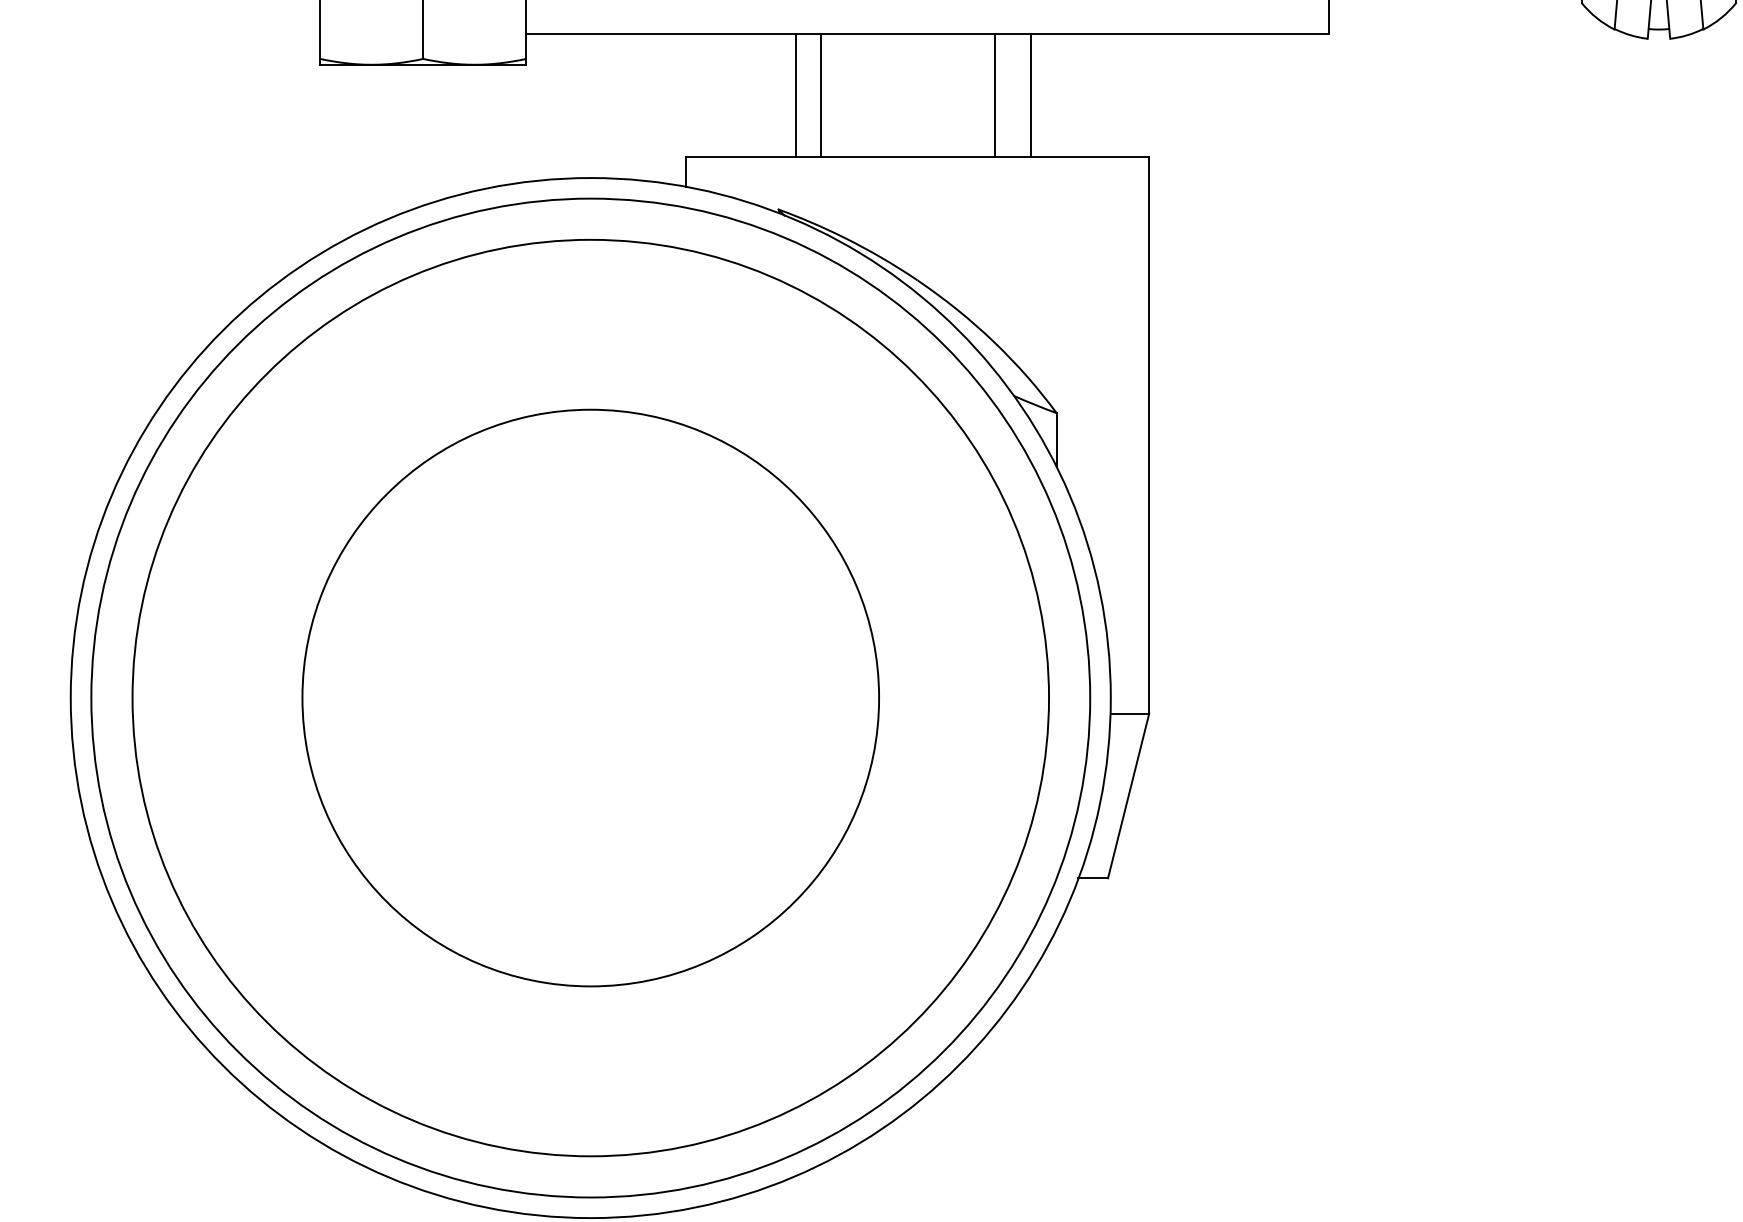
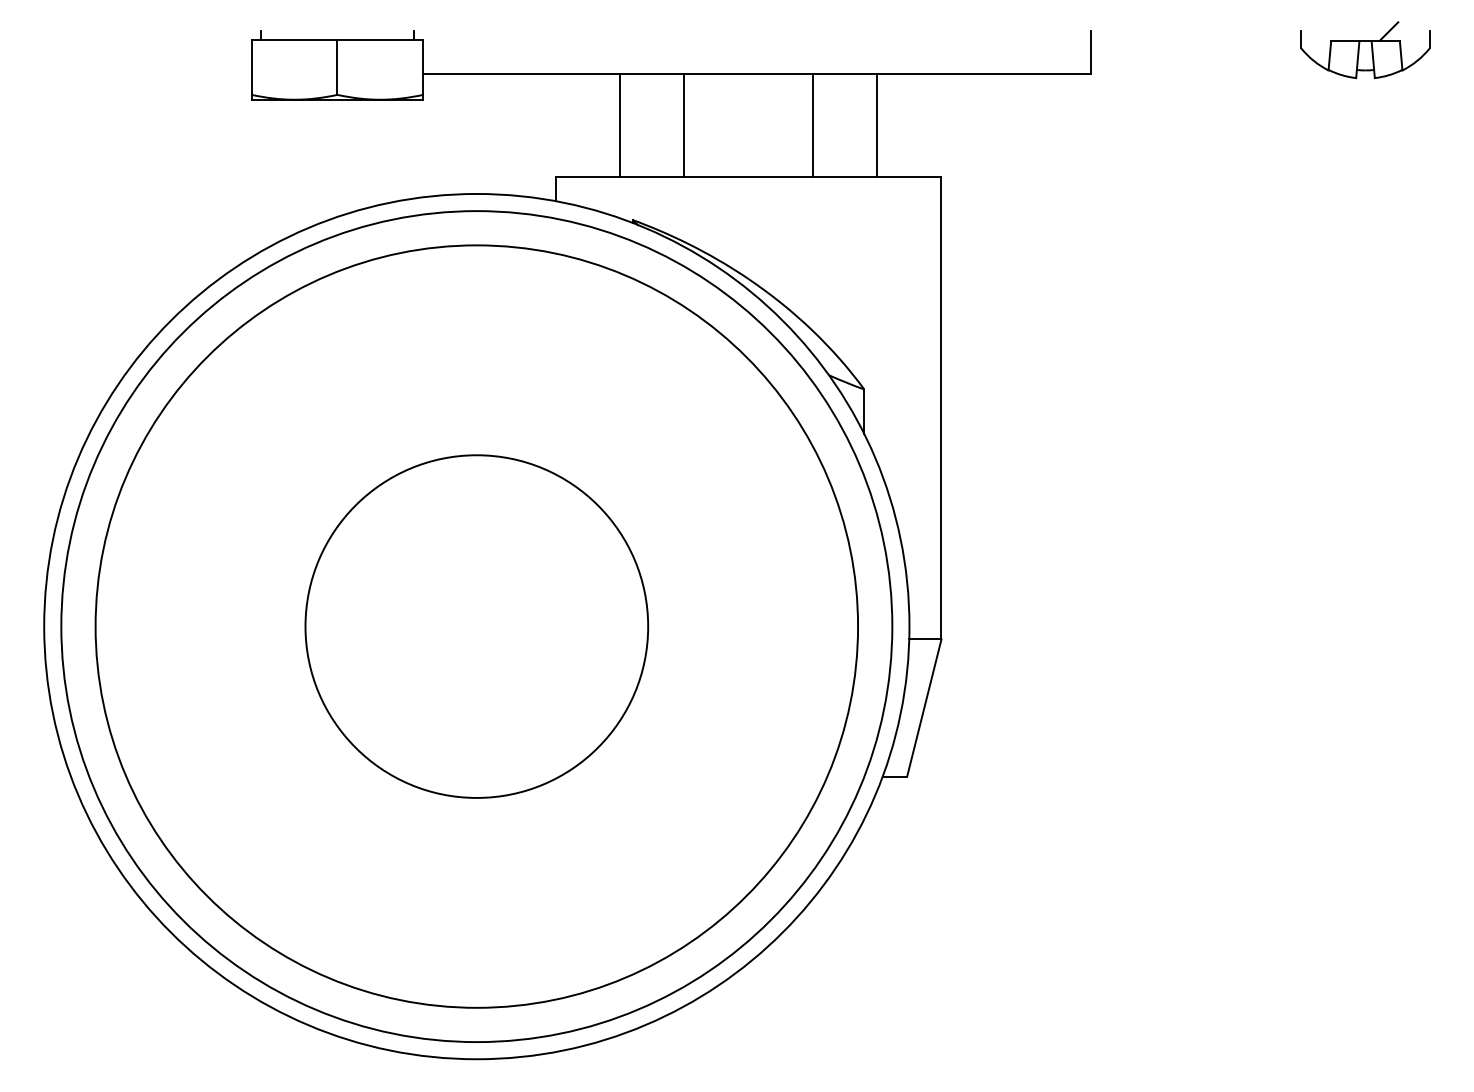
line: (795, 95) -> (684, 125), moved
line: (821, 95) -> (620, 125), moved
line: (1031, 95) -> (877, 125), moved
circle: (590, 697) -> (476, 626), size x0.71

